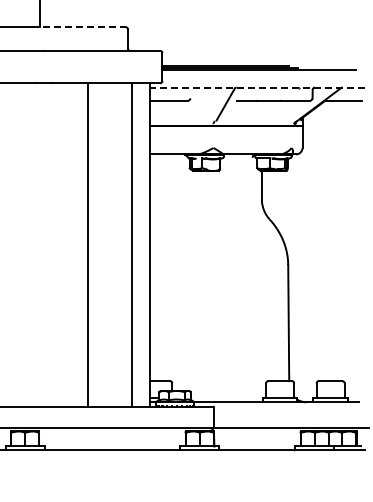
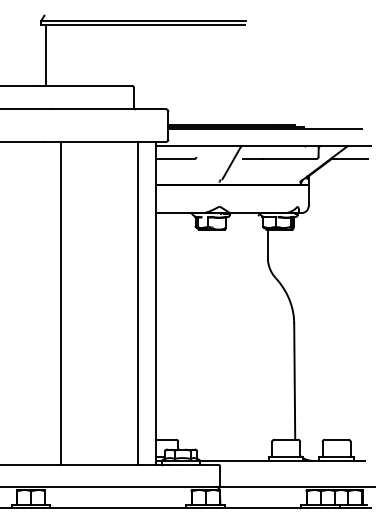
line: (78, 26) -> (84, 85), dashed -> solid
line: (257, 87) -> (263, 146), dashed -> solid
line: (88, 244) -> (61, 303), moved

